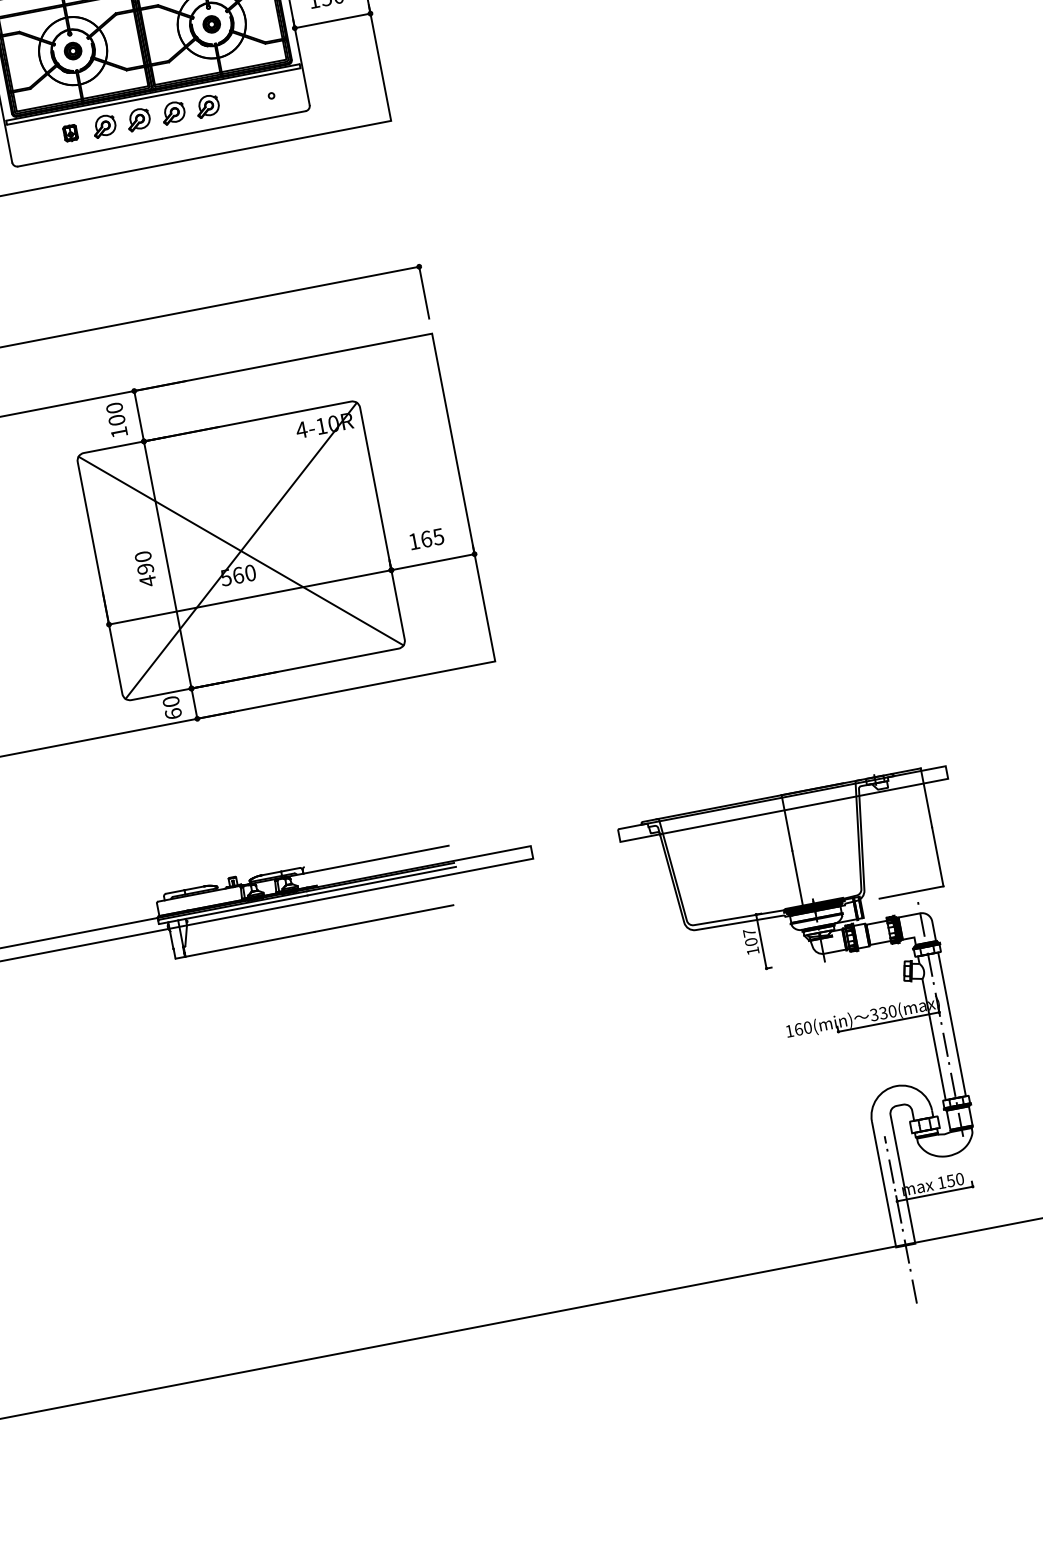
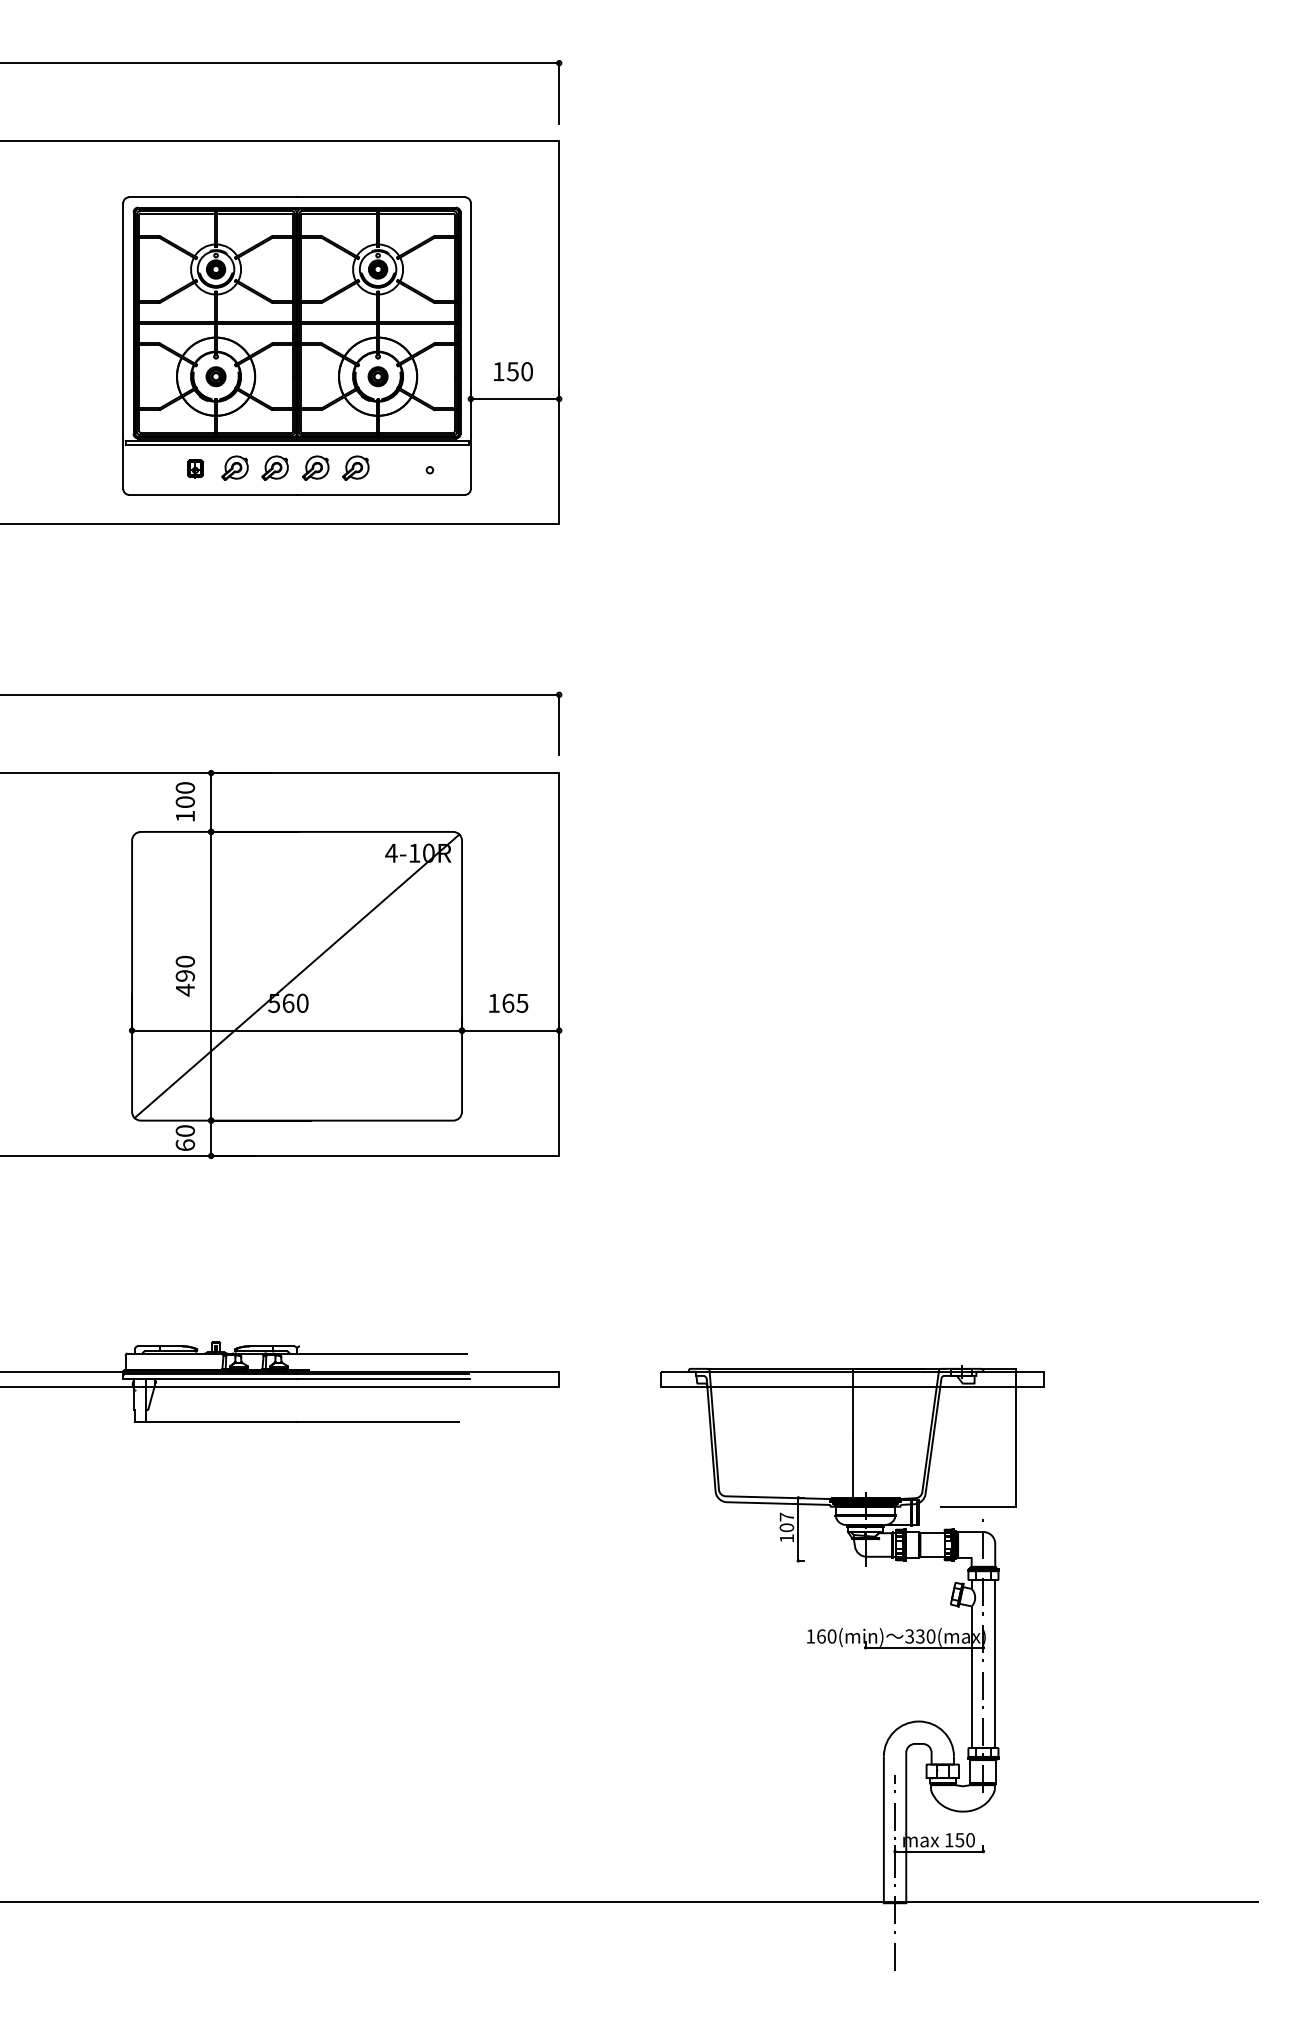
line: (240, 551) -> (296, 976), removed

